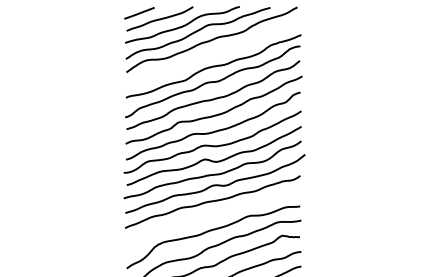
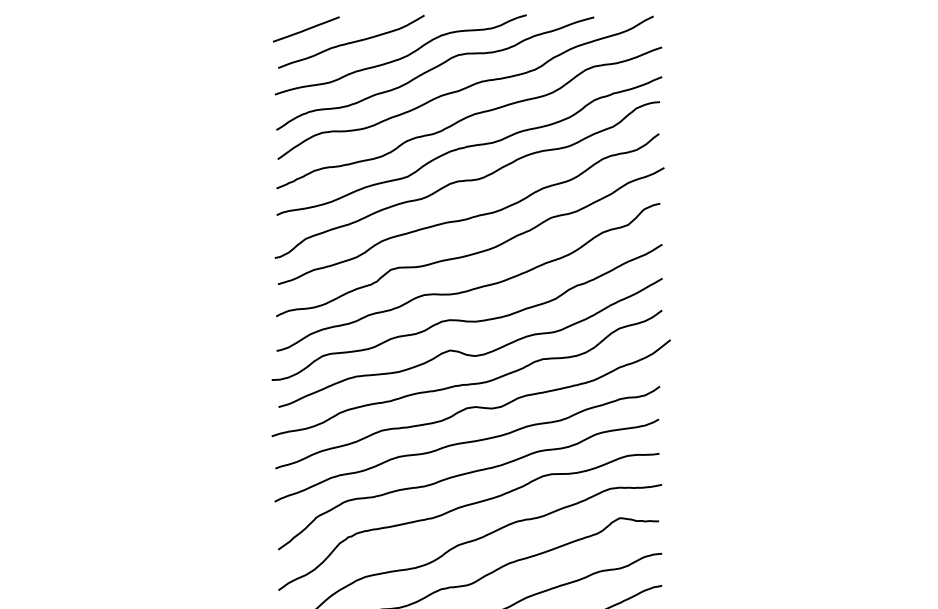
curve: (213, 53) -> (469, 117), added
curve: (213, 216) -> (469, 475), added

